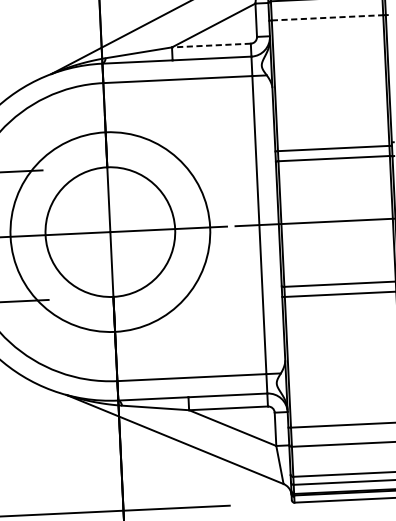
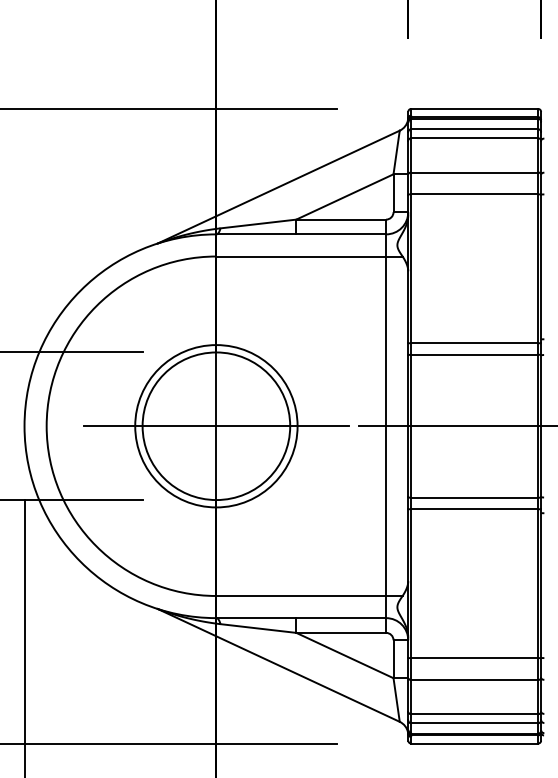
line: (328, 17) -> (475, 194), dashed -> solid
line: (211, 45) -> (341, 219), dashed -> solid
circle: (110, 232) -> (216, 426), size x0.71

